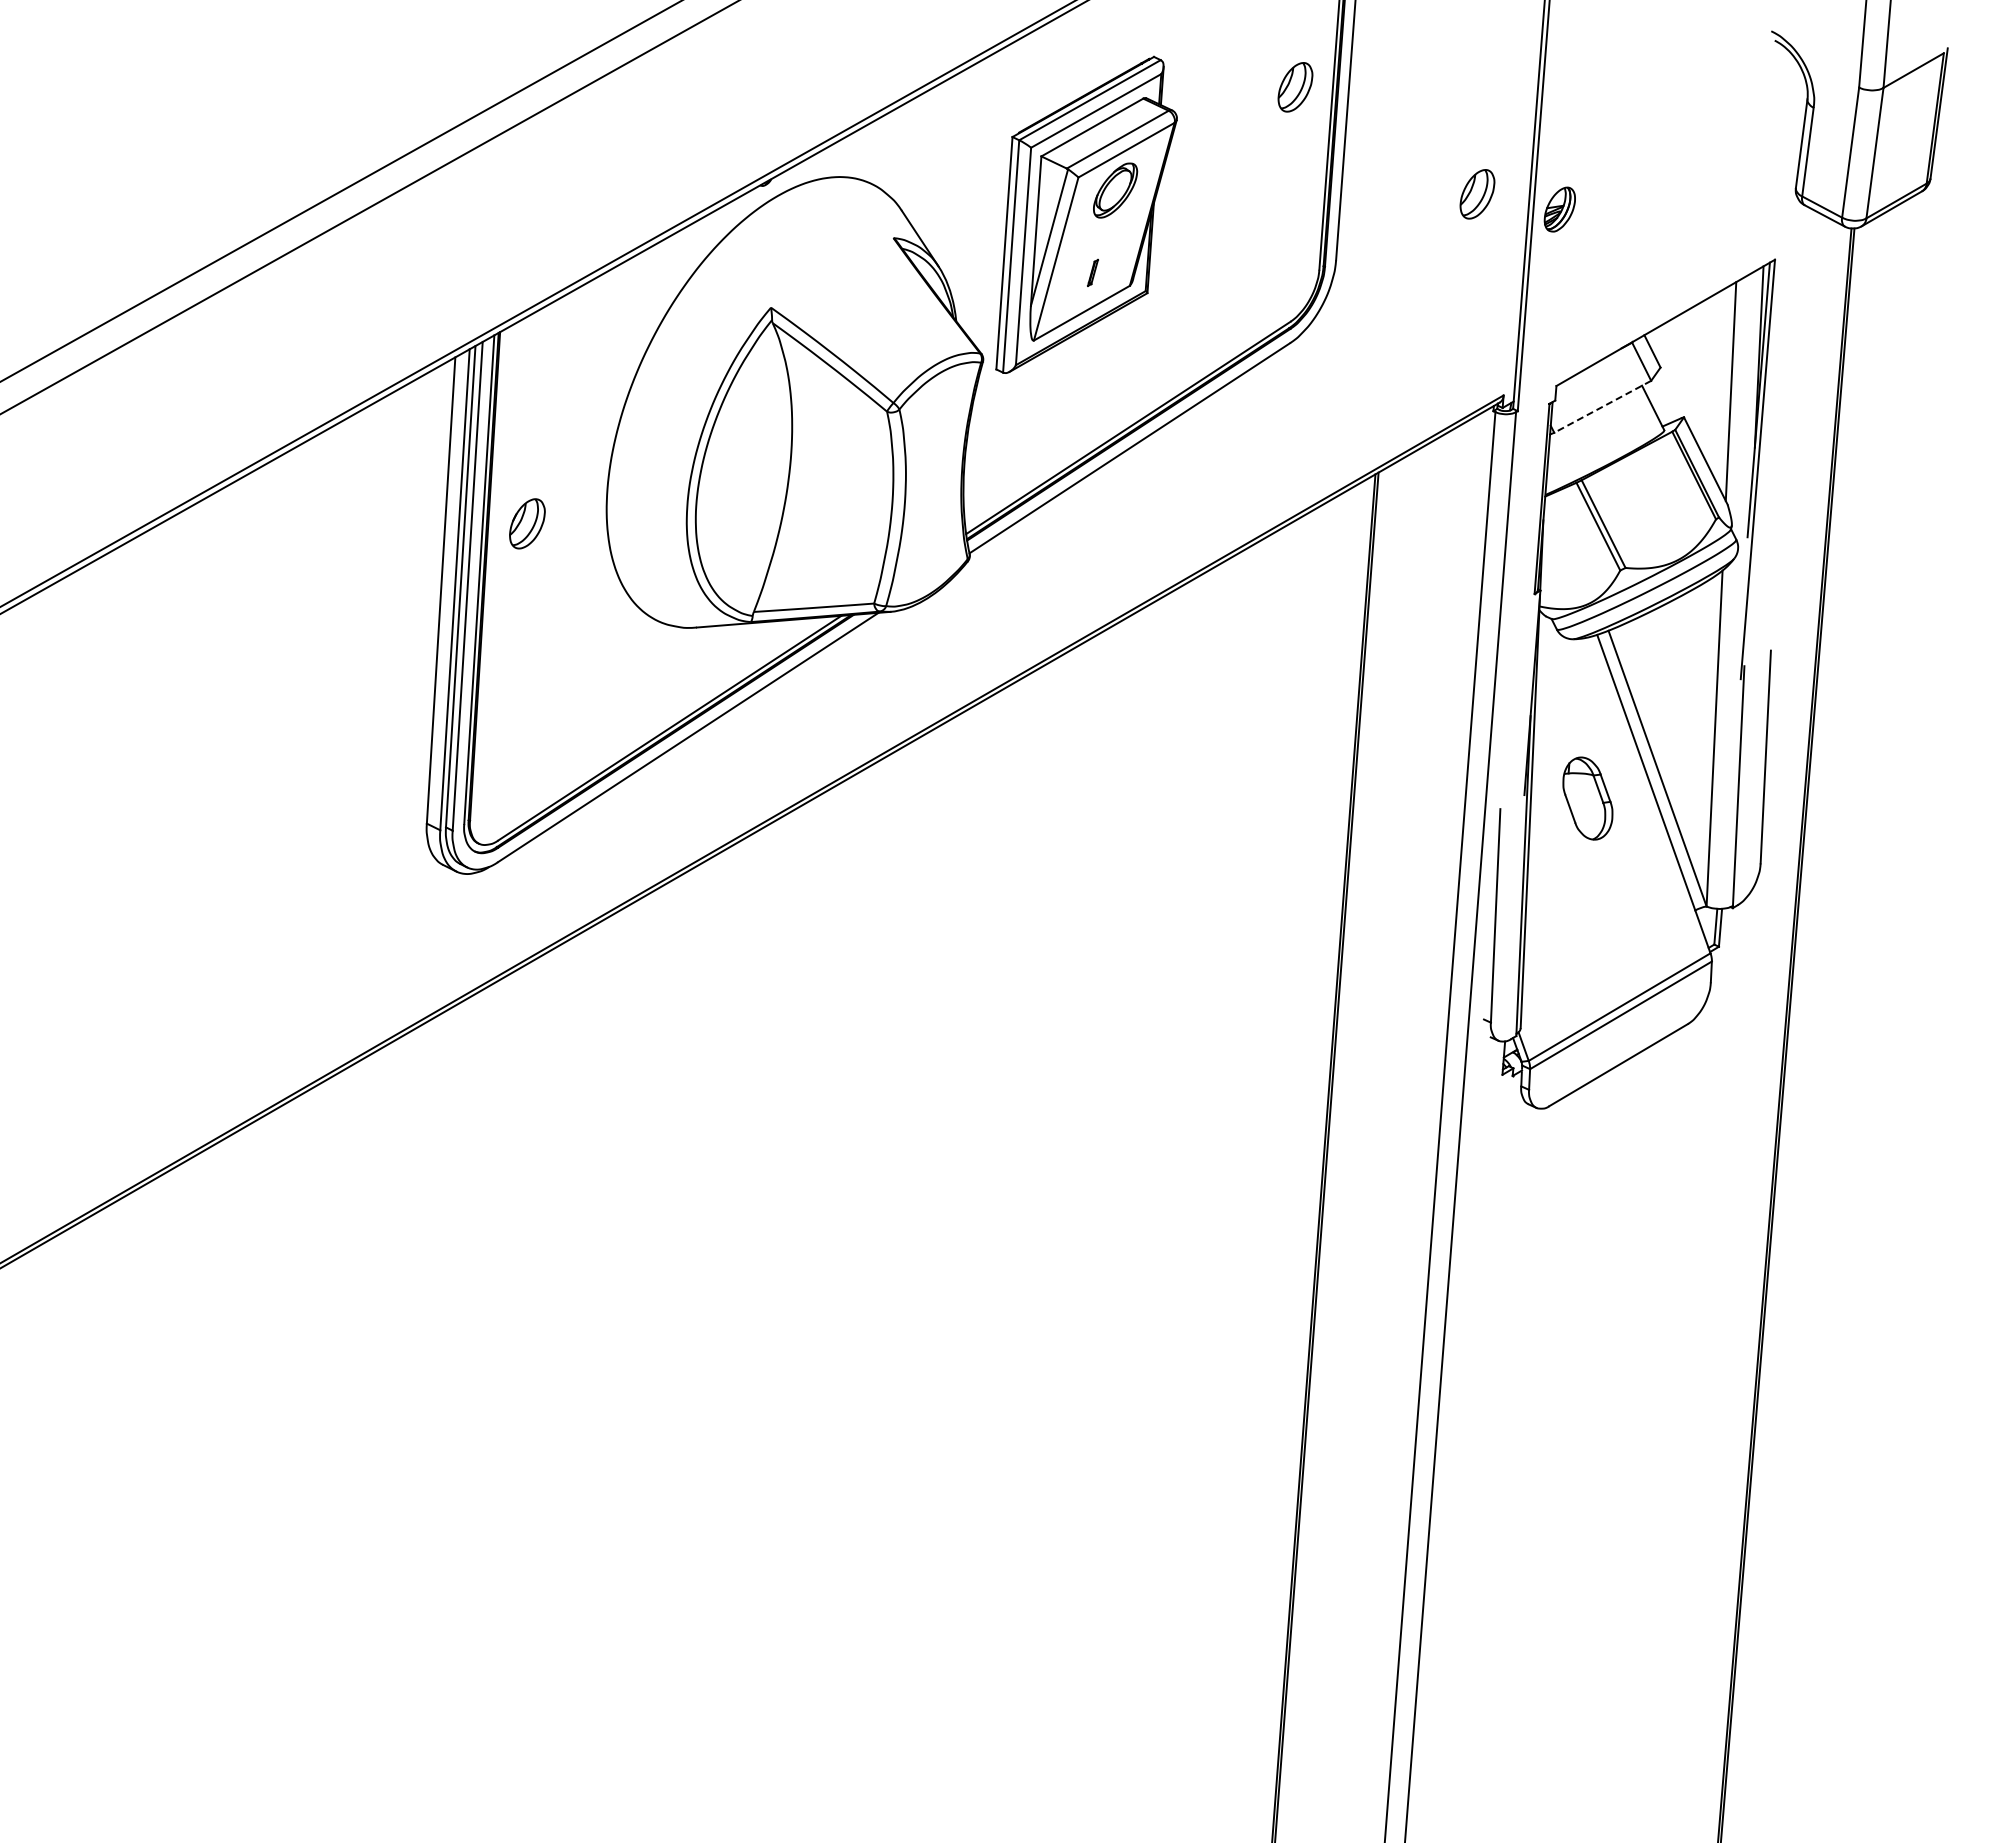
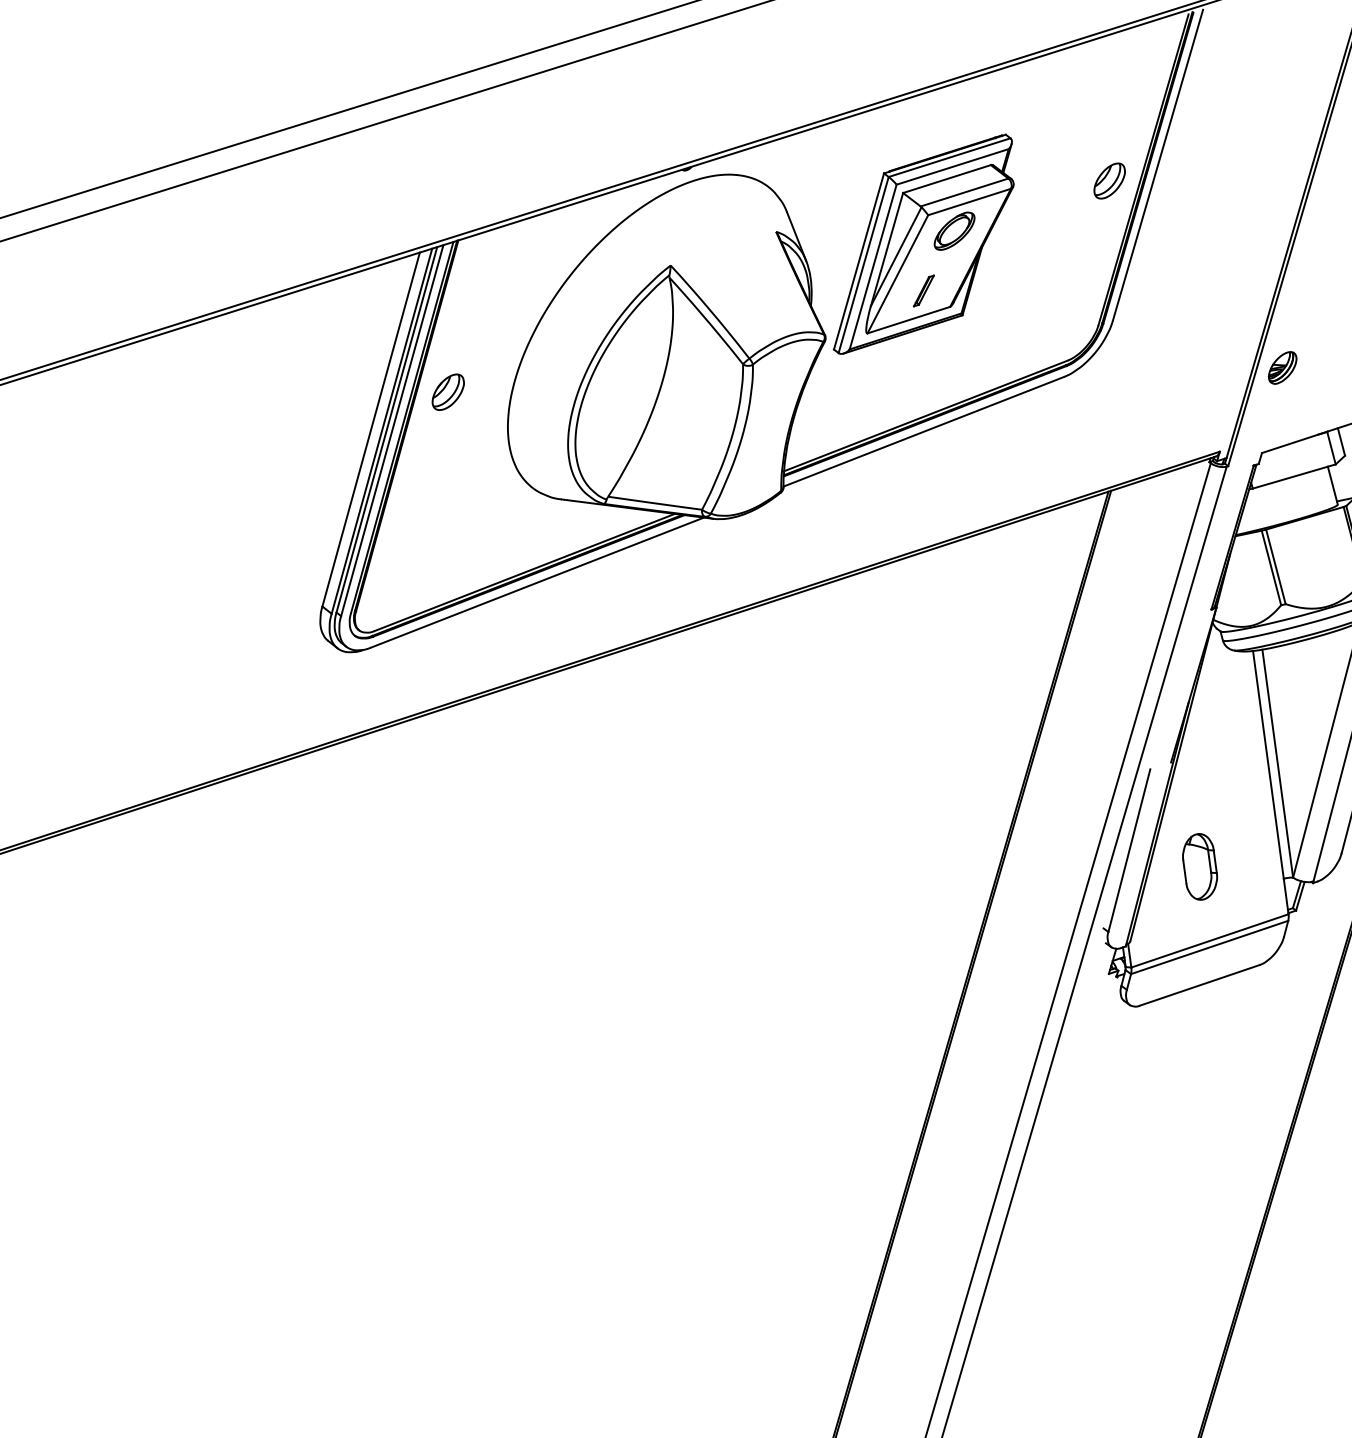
part: (1477, 194) -> (1232, 292), removed
part: (1559, 209) -> (1282, 367), moved
part: (1092, 272) -> (923, 290), size x1.67
line: (1602, 406) -> (1294, 476), dashed -> solid
part: (1587, 798) -> (1199, 866), moved

